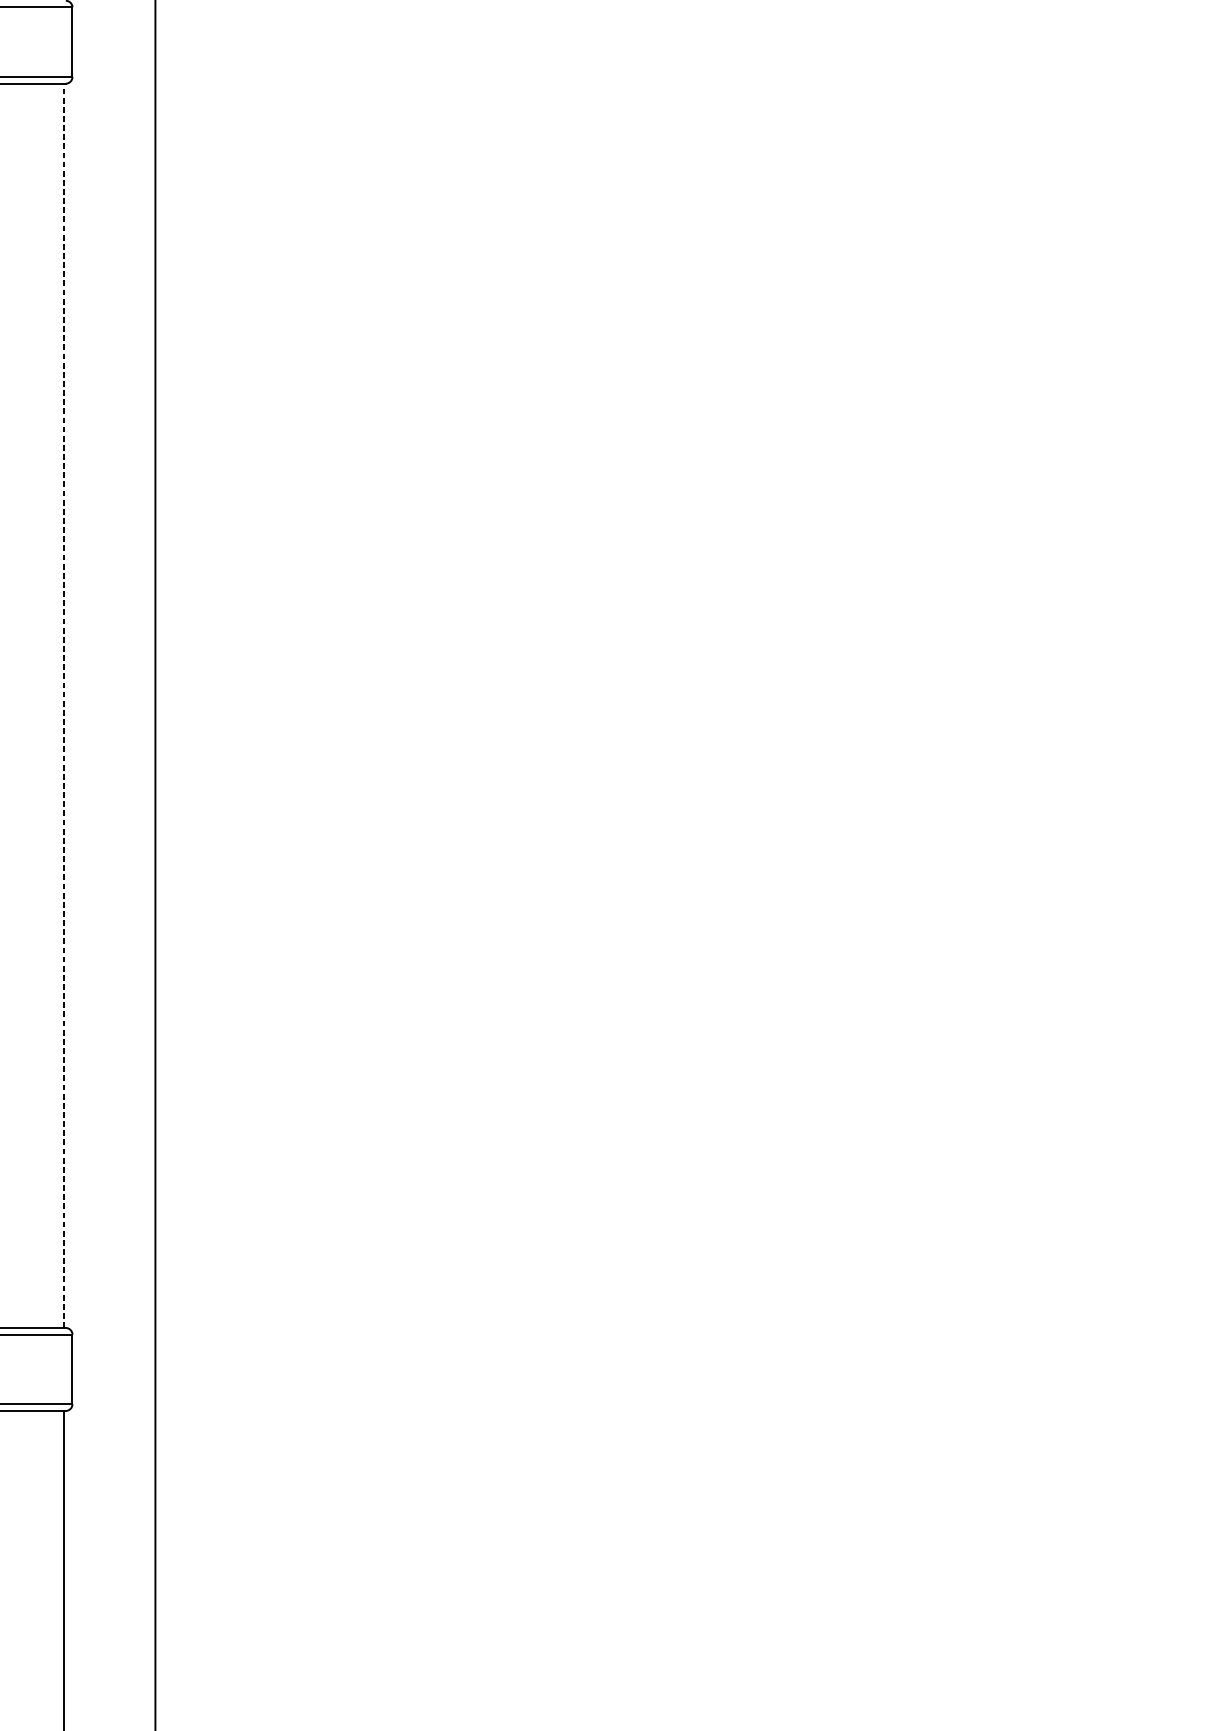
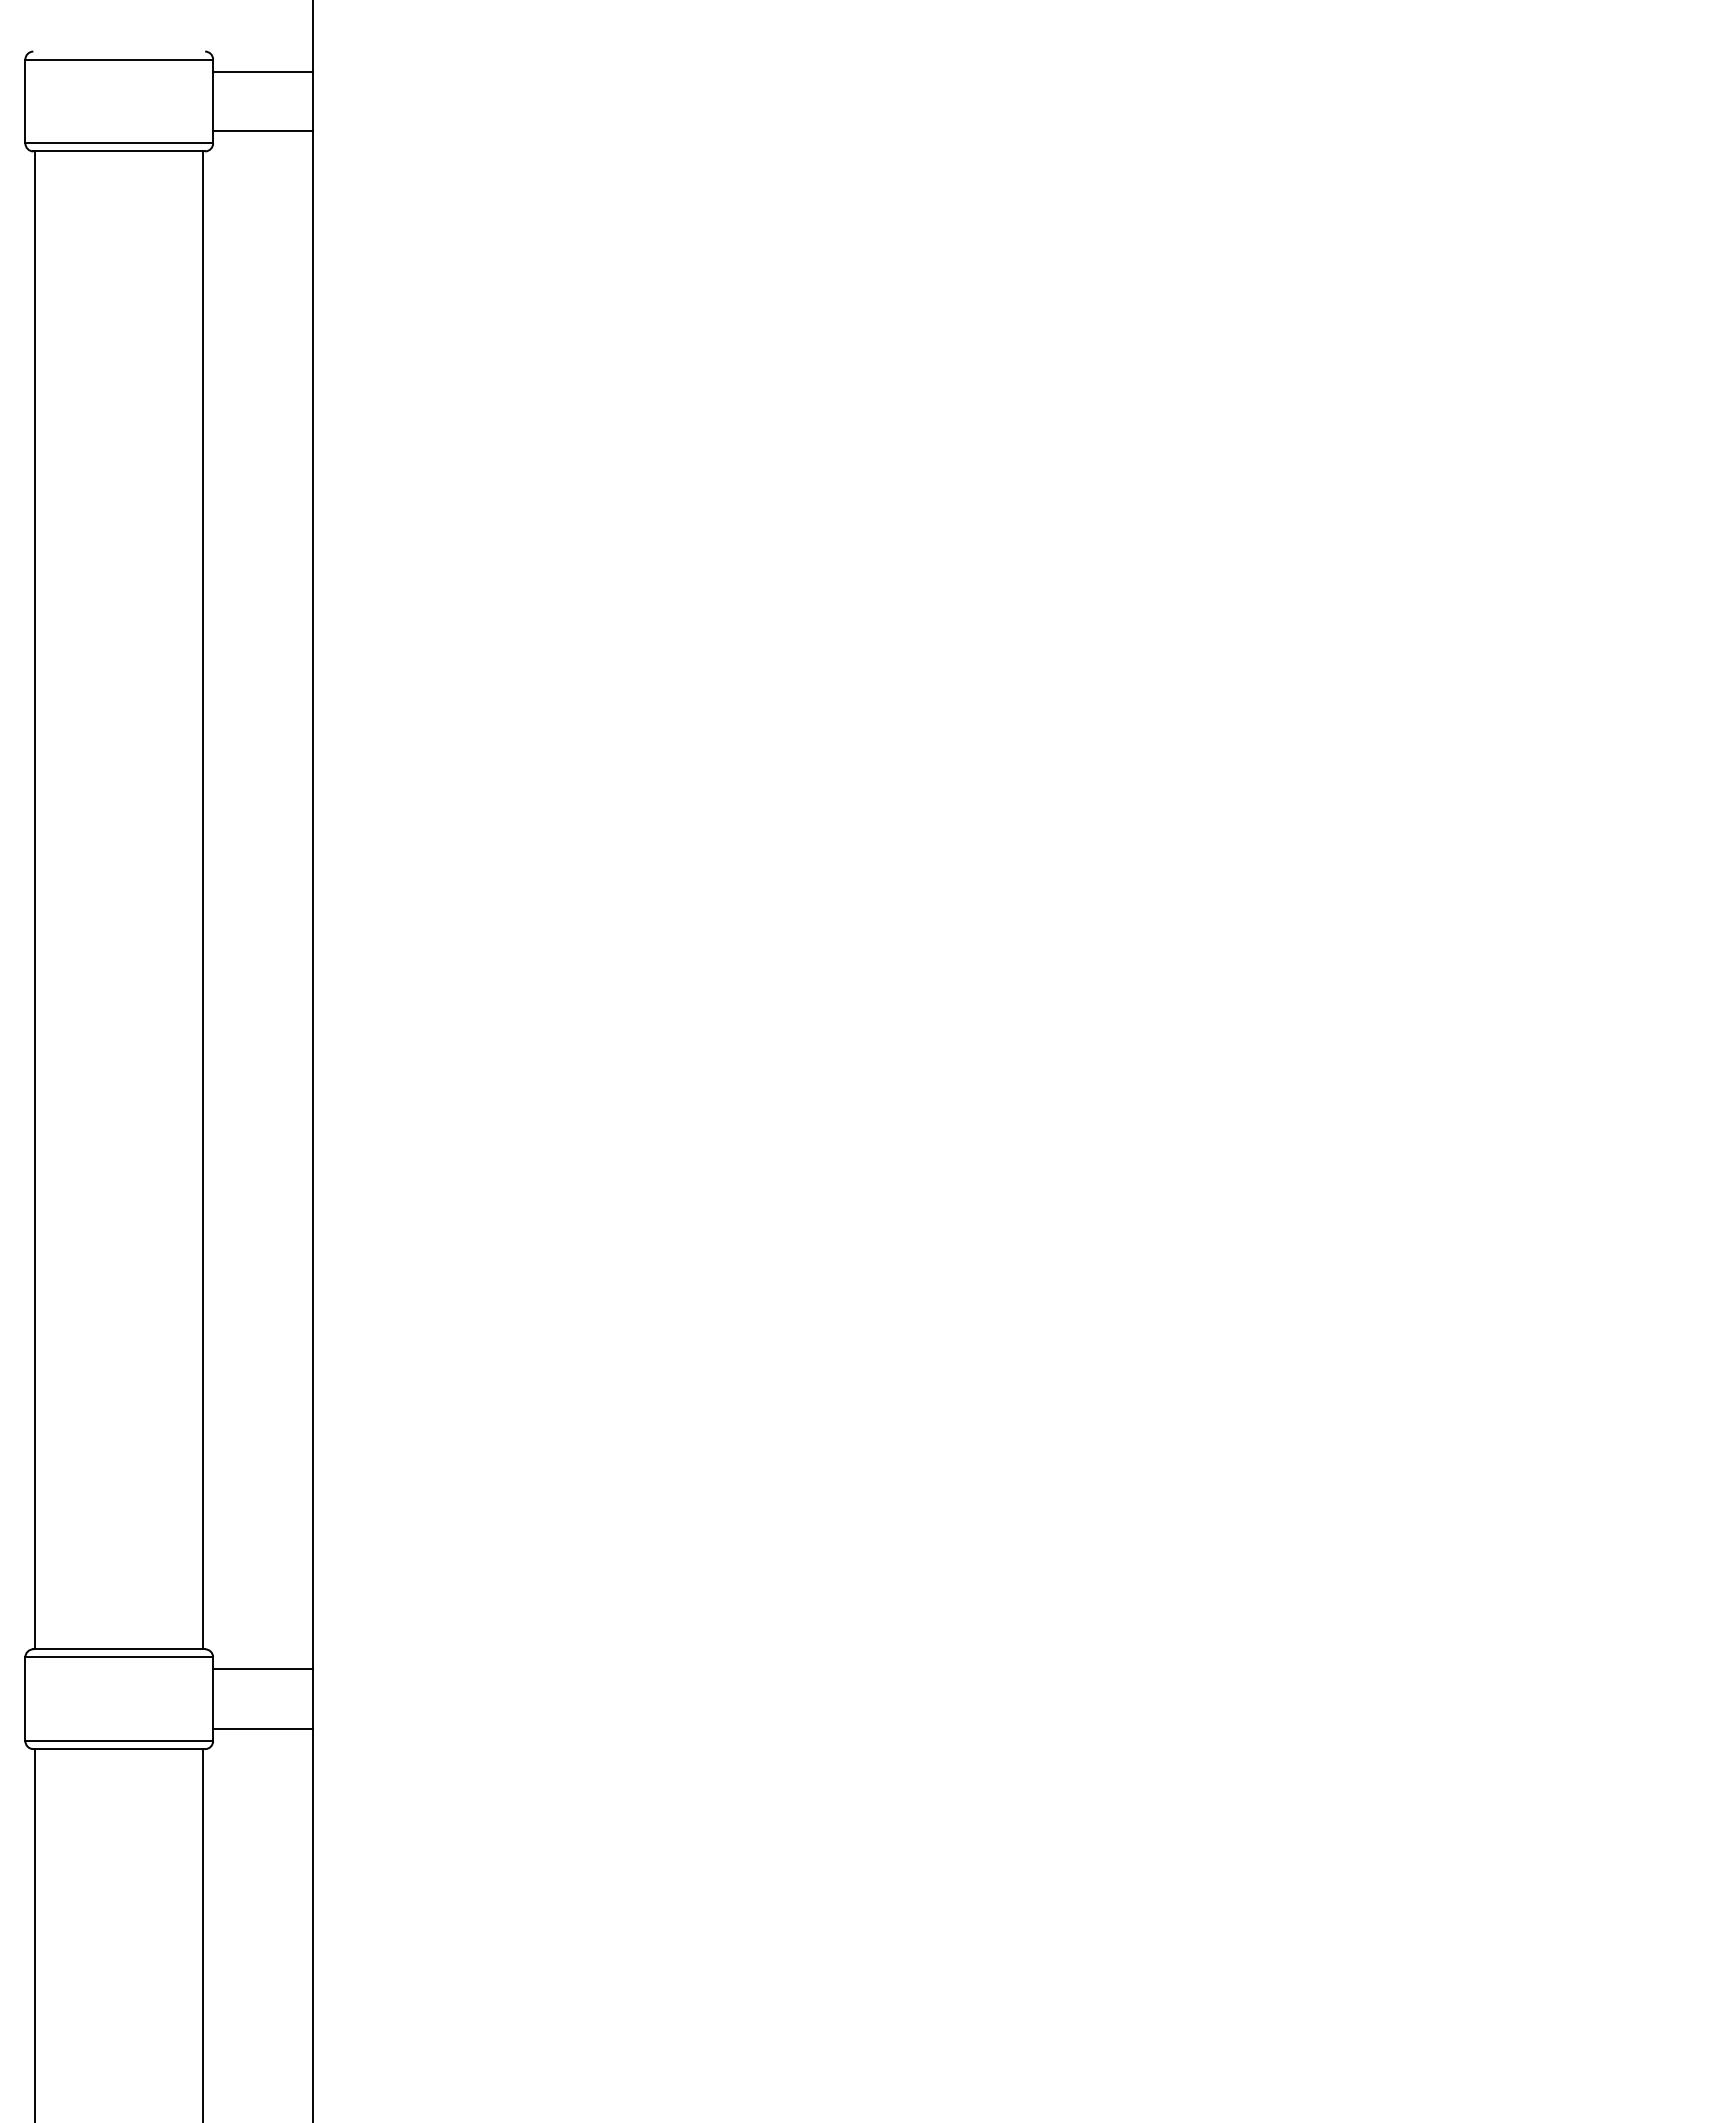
line: (113, 17) -> (262, 71), added
line: (113, 67) -> (262, 131), added
line: (64, 705) -> (203, 900), dashed -> solid
line: (113, 1344) -> (262, 1669), added
line: (113, 1394) -> (262, 1729), added

